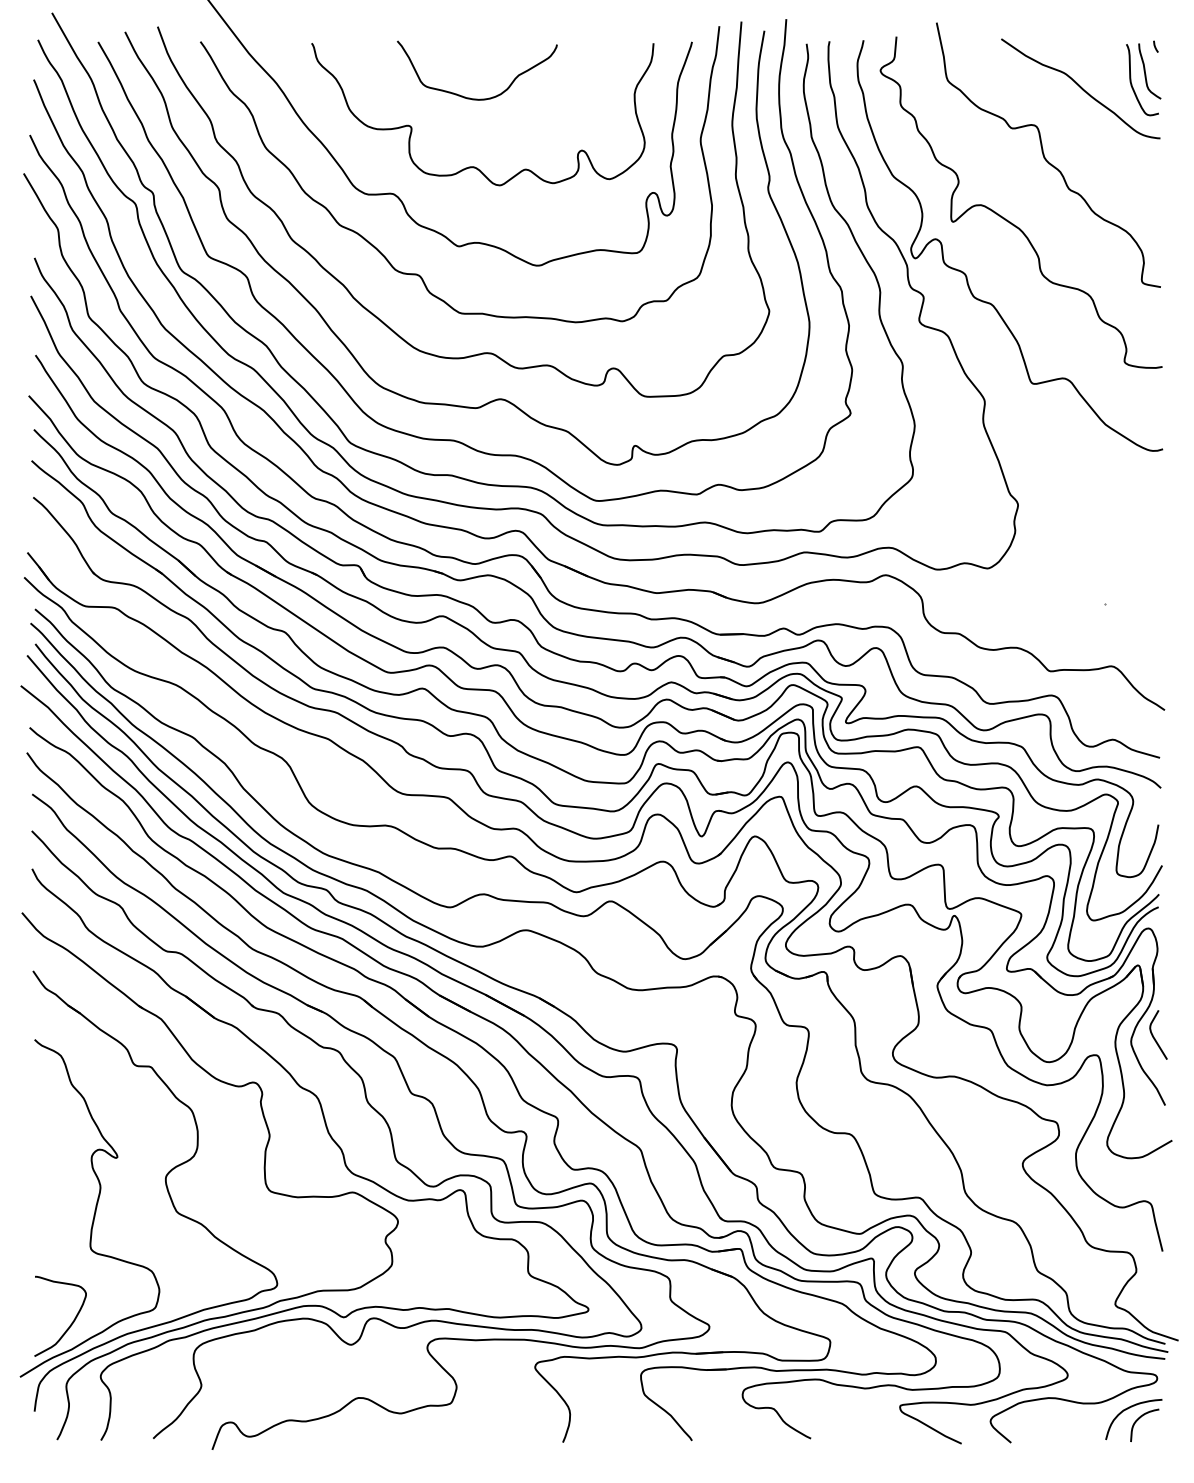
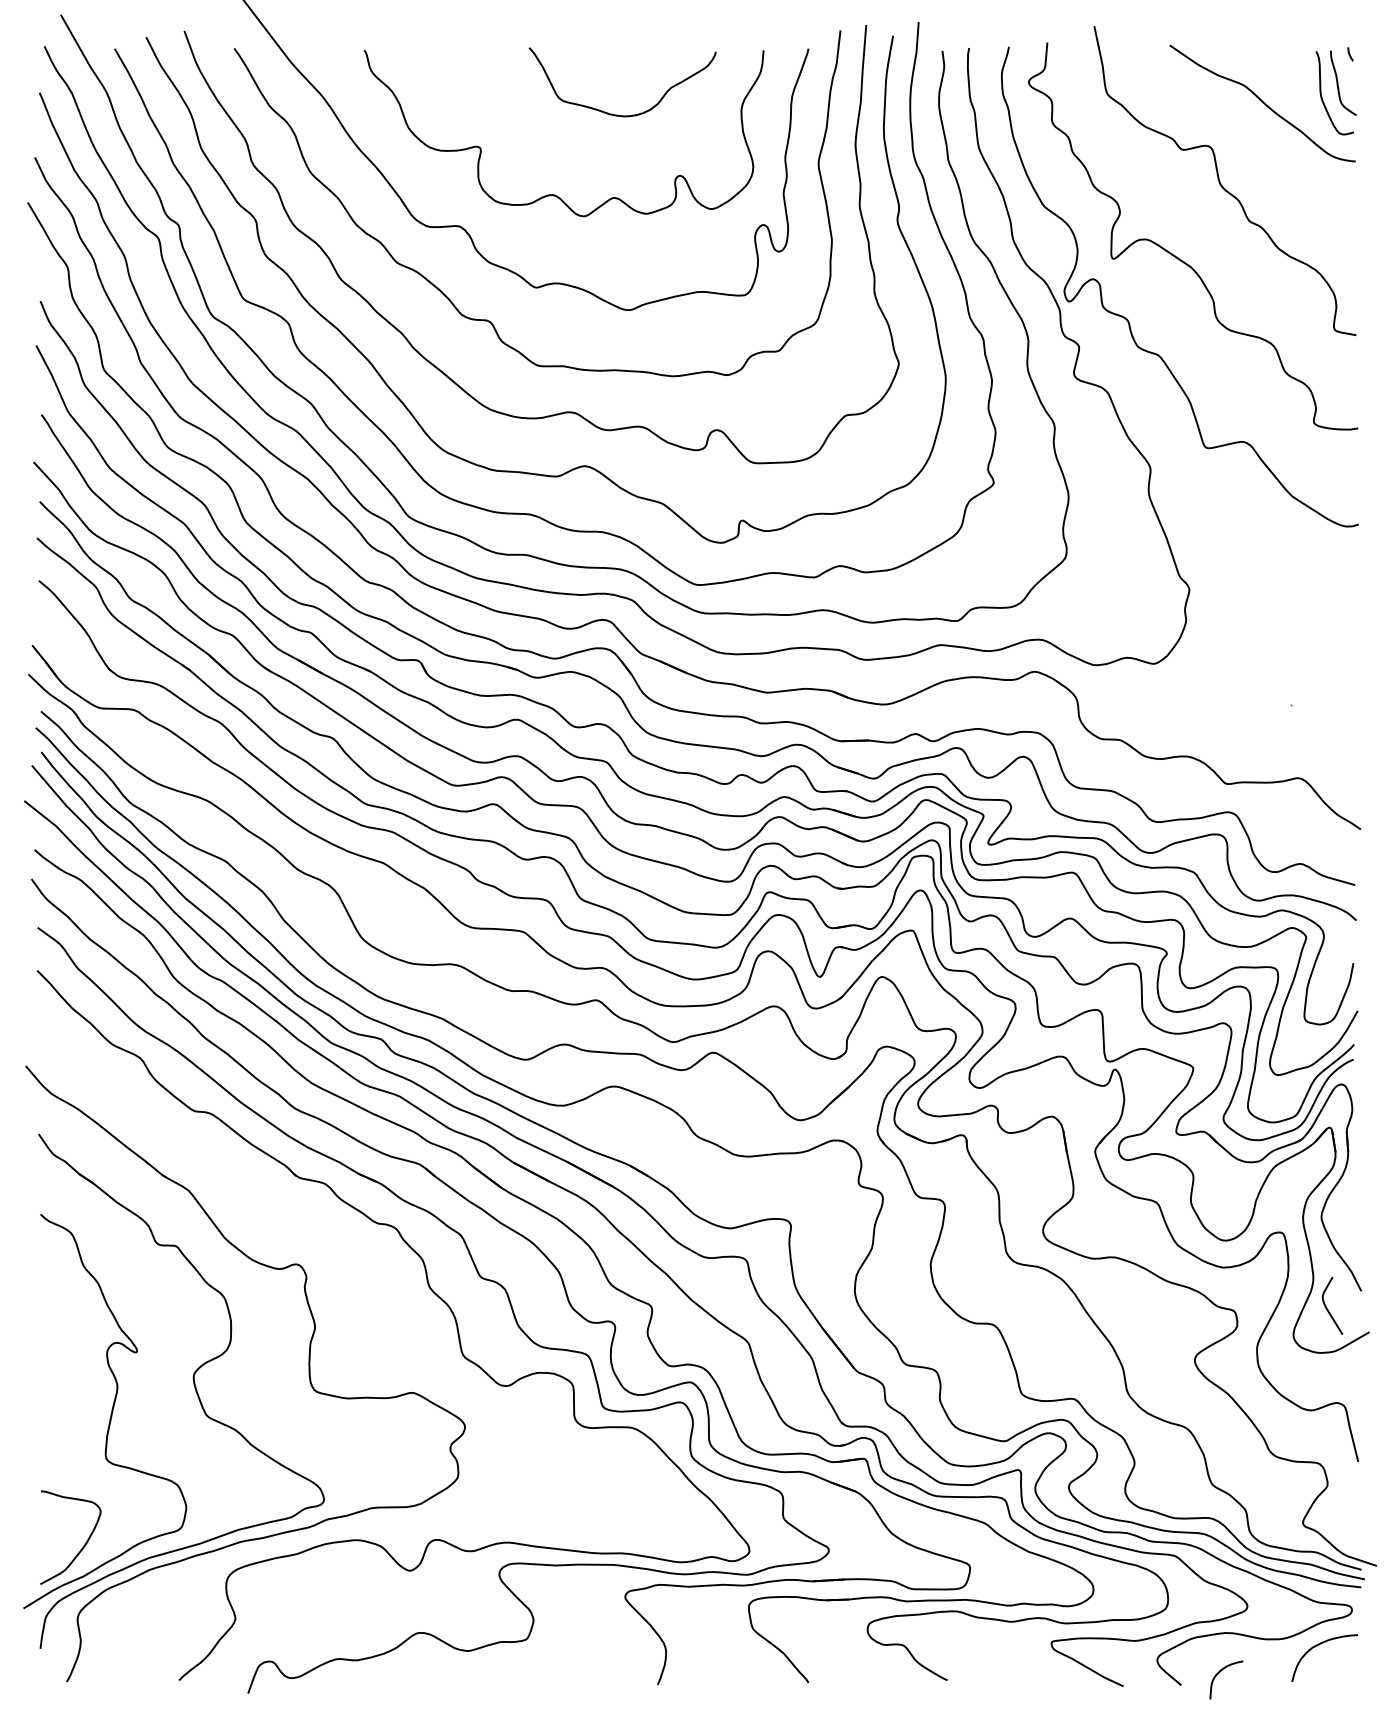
curve: (472, 98) -> (617, 114), moved
curve: (1154, 1036) -> (1327, 1307), moved
part: (330, 1138) -> (386, 1329), removed
curve: (1139, 1419) -> (1220, 1672), moved

